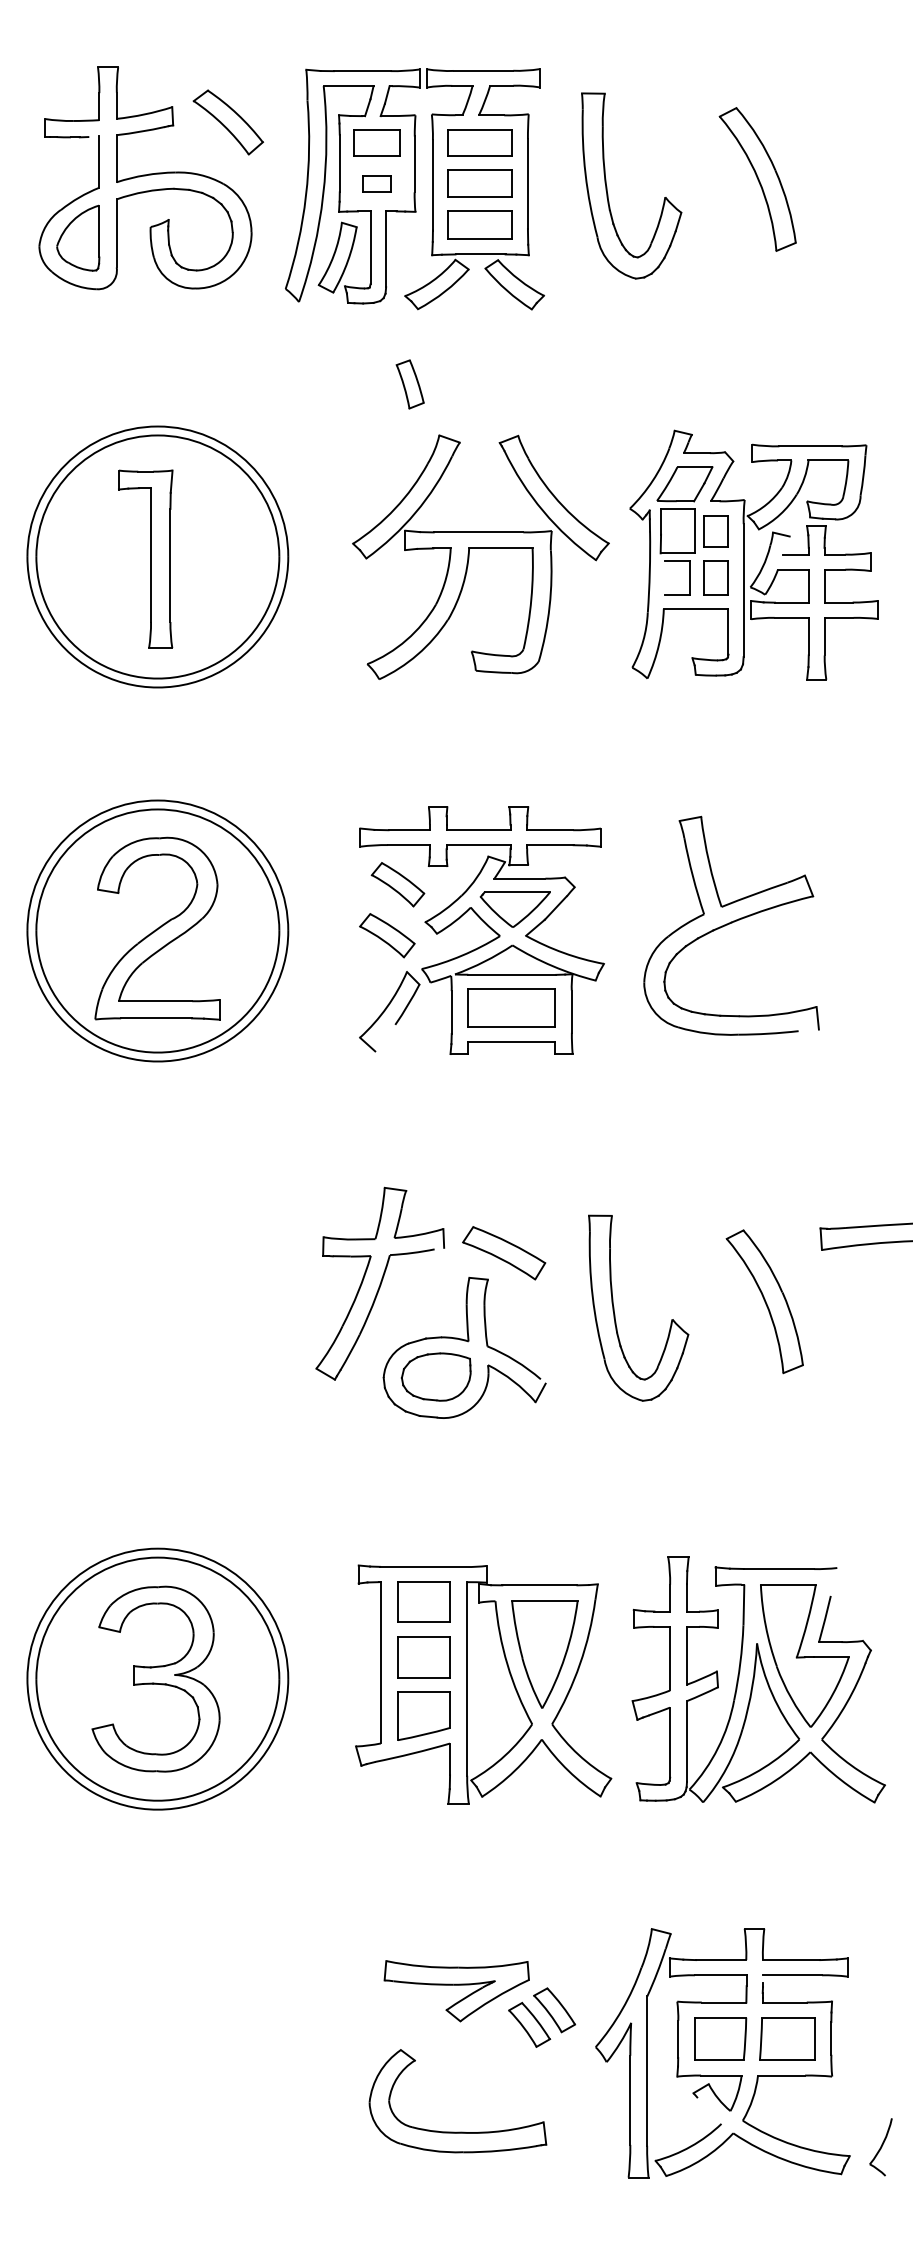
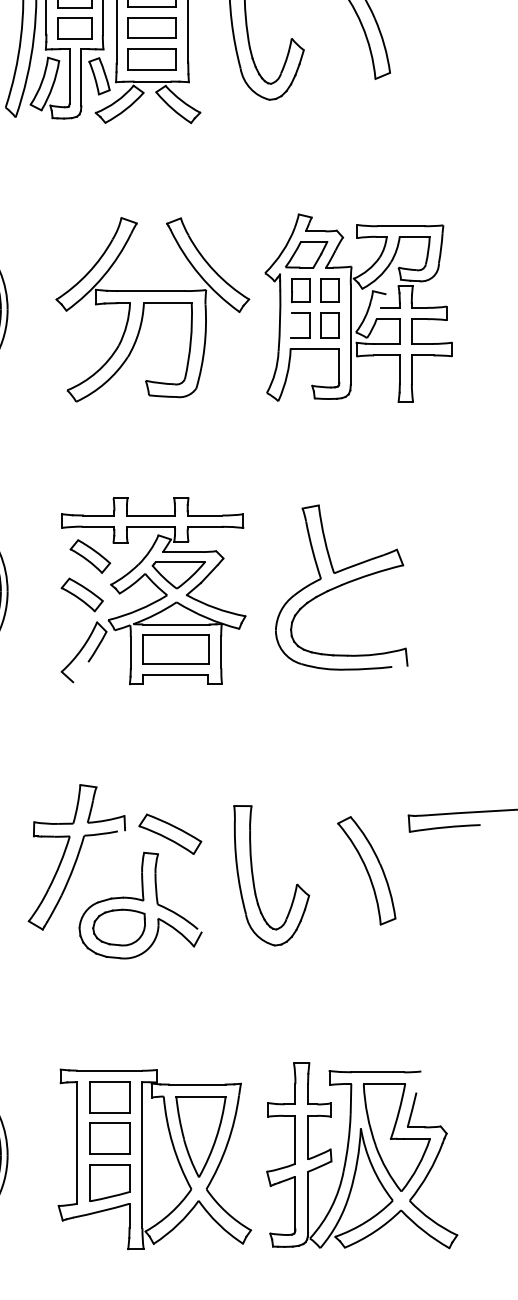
part: (376, 183) -> (74, 28), size x1.67
part: (409, 384) -> (98, 76), moved
part: (677, 531) -> (300, 290), size x0.71

